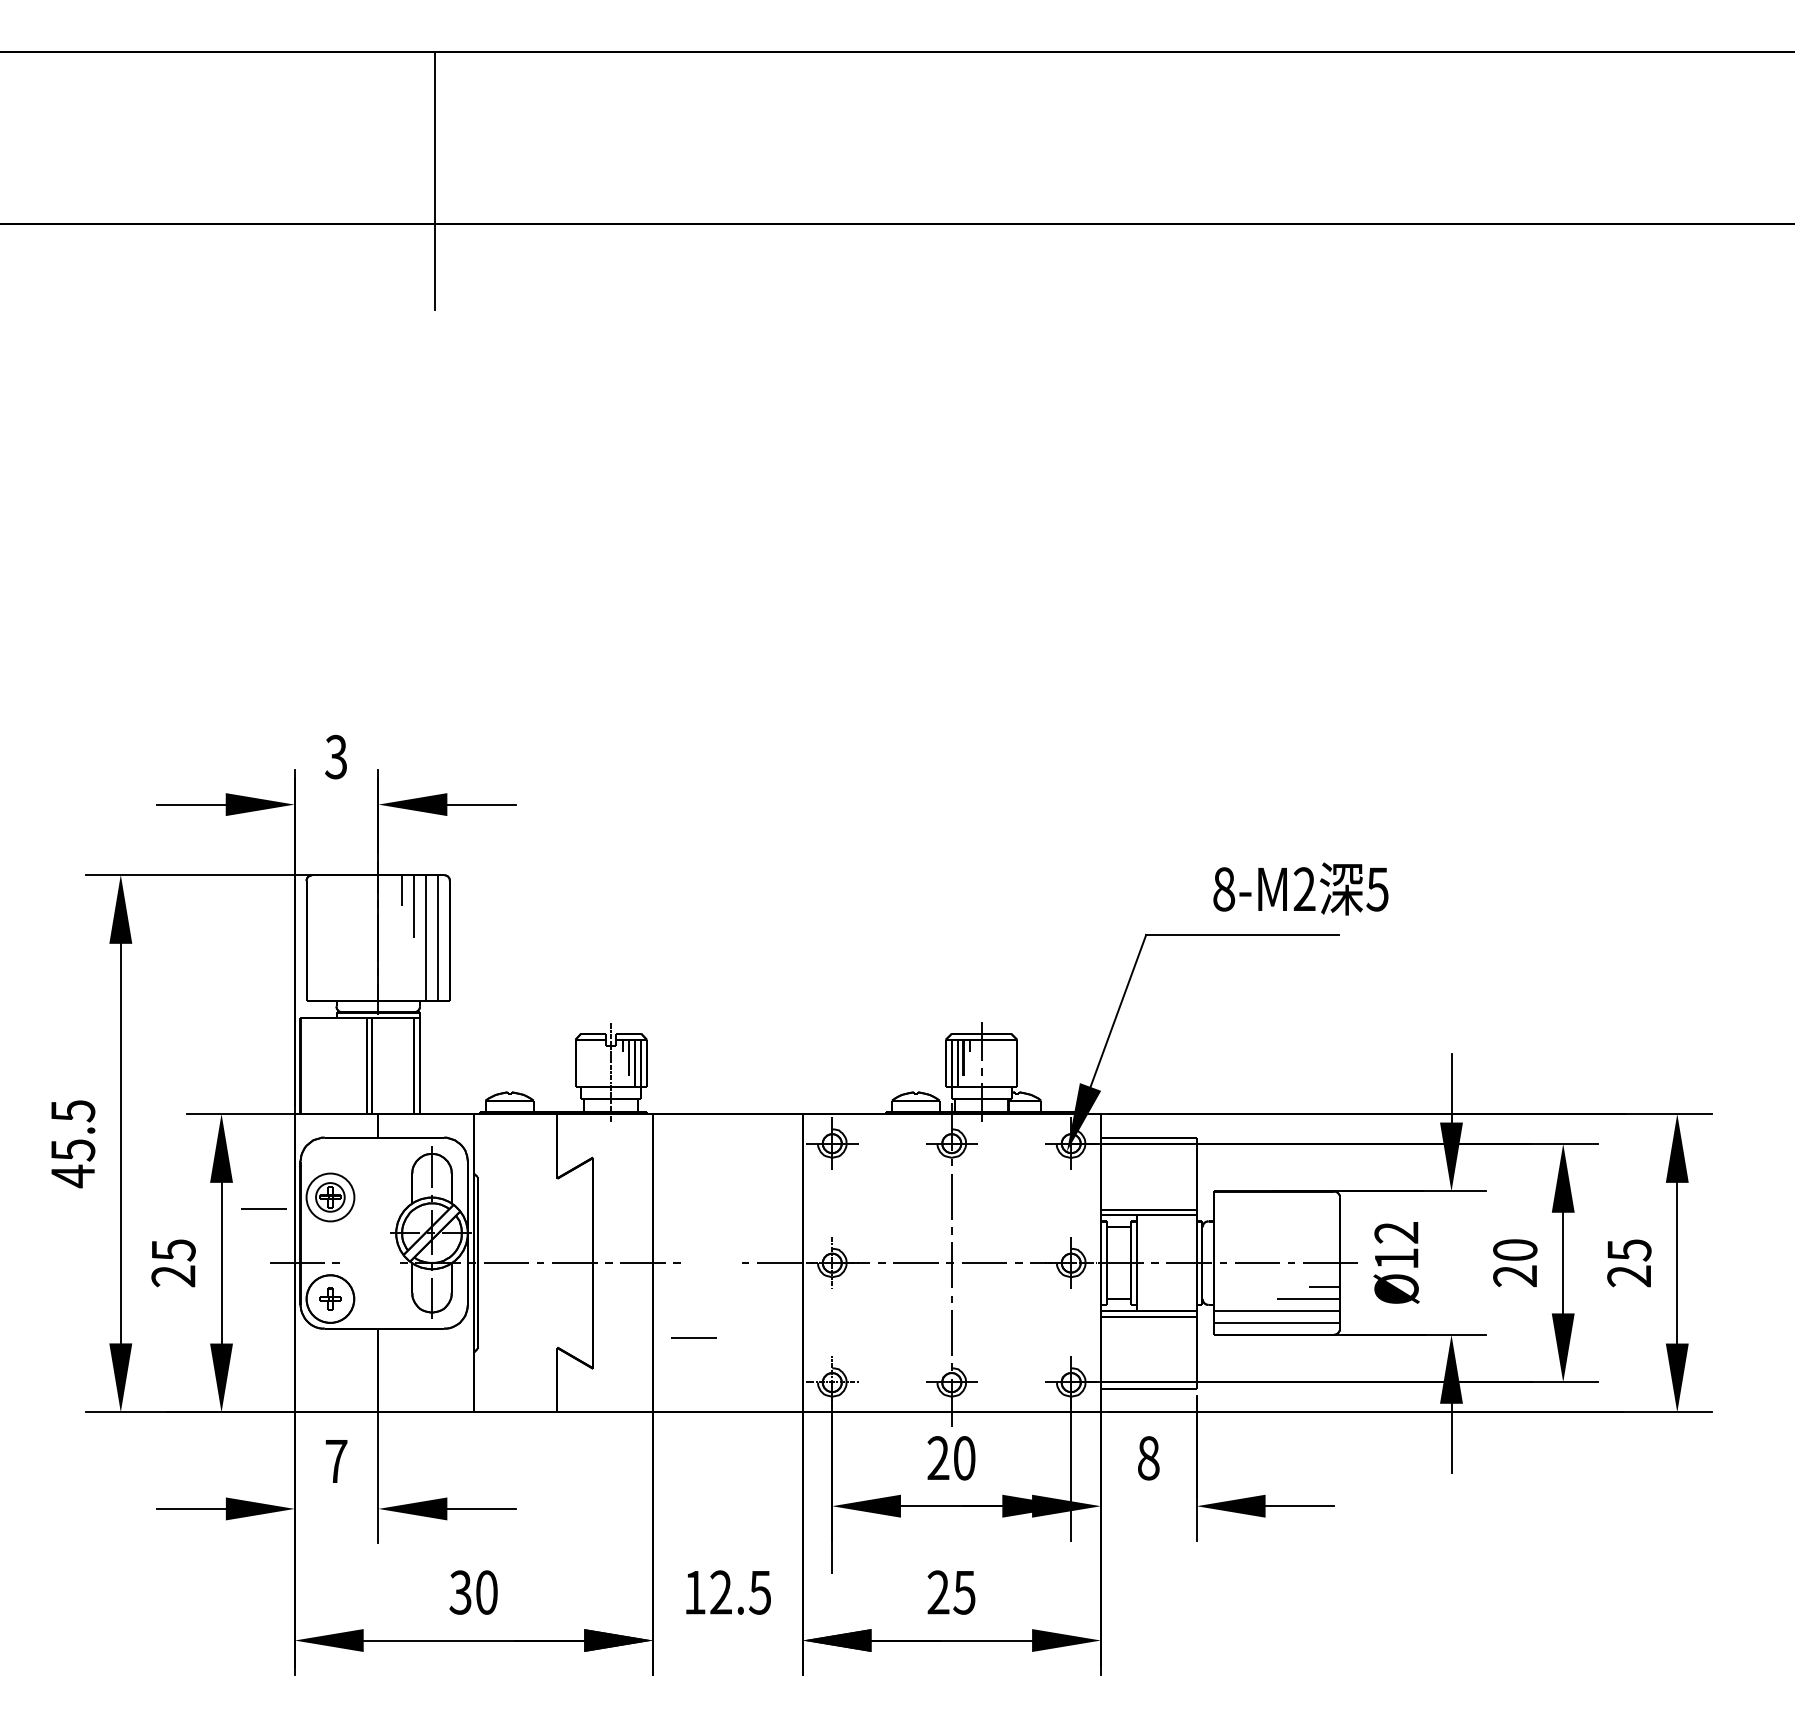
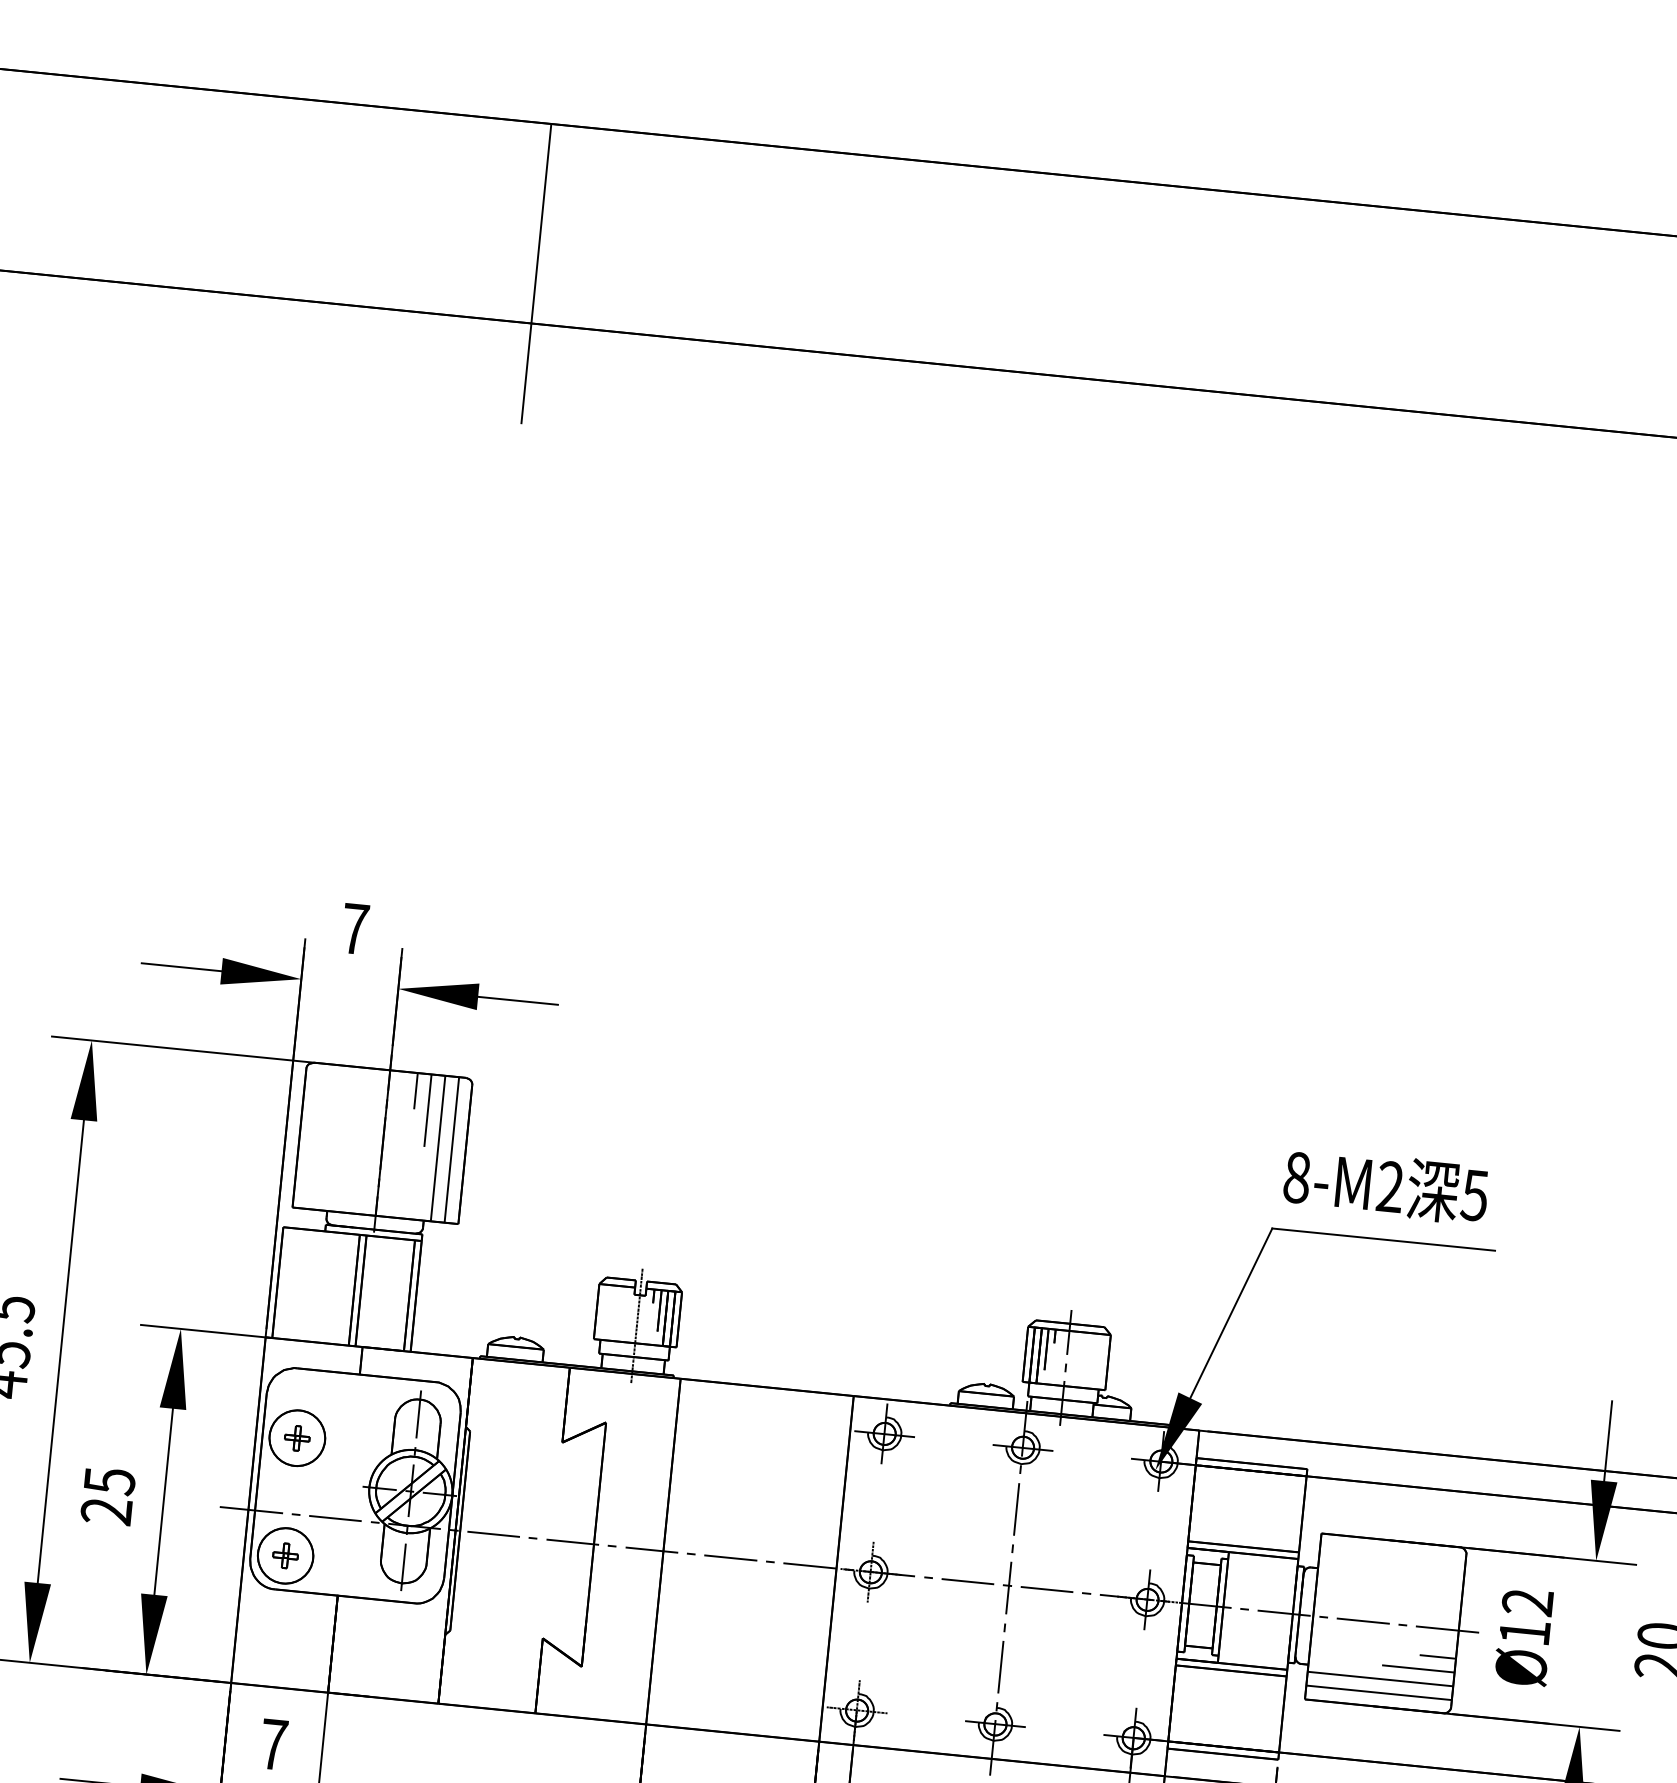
text: (336, 756) -> (355, 928), 3 -> 7
text: (1300, 888) -> (1385, 1185), moved
circle: (330, 1197) -> (297, 1438), size x1.67
line: (263, 1208) -> (335, 1518), moved
line: (693, 1337) -> (729, 1557), moved

